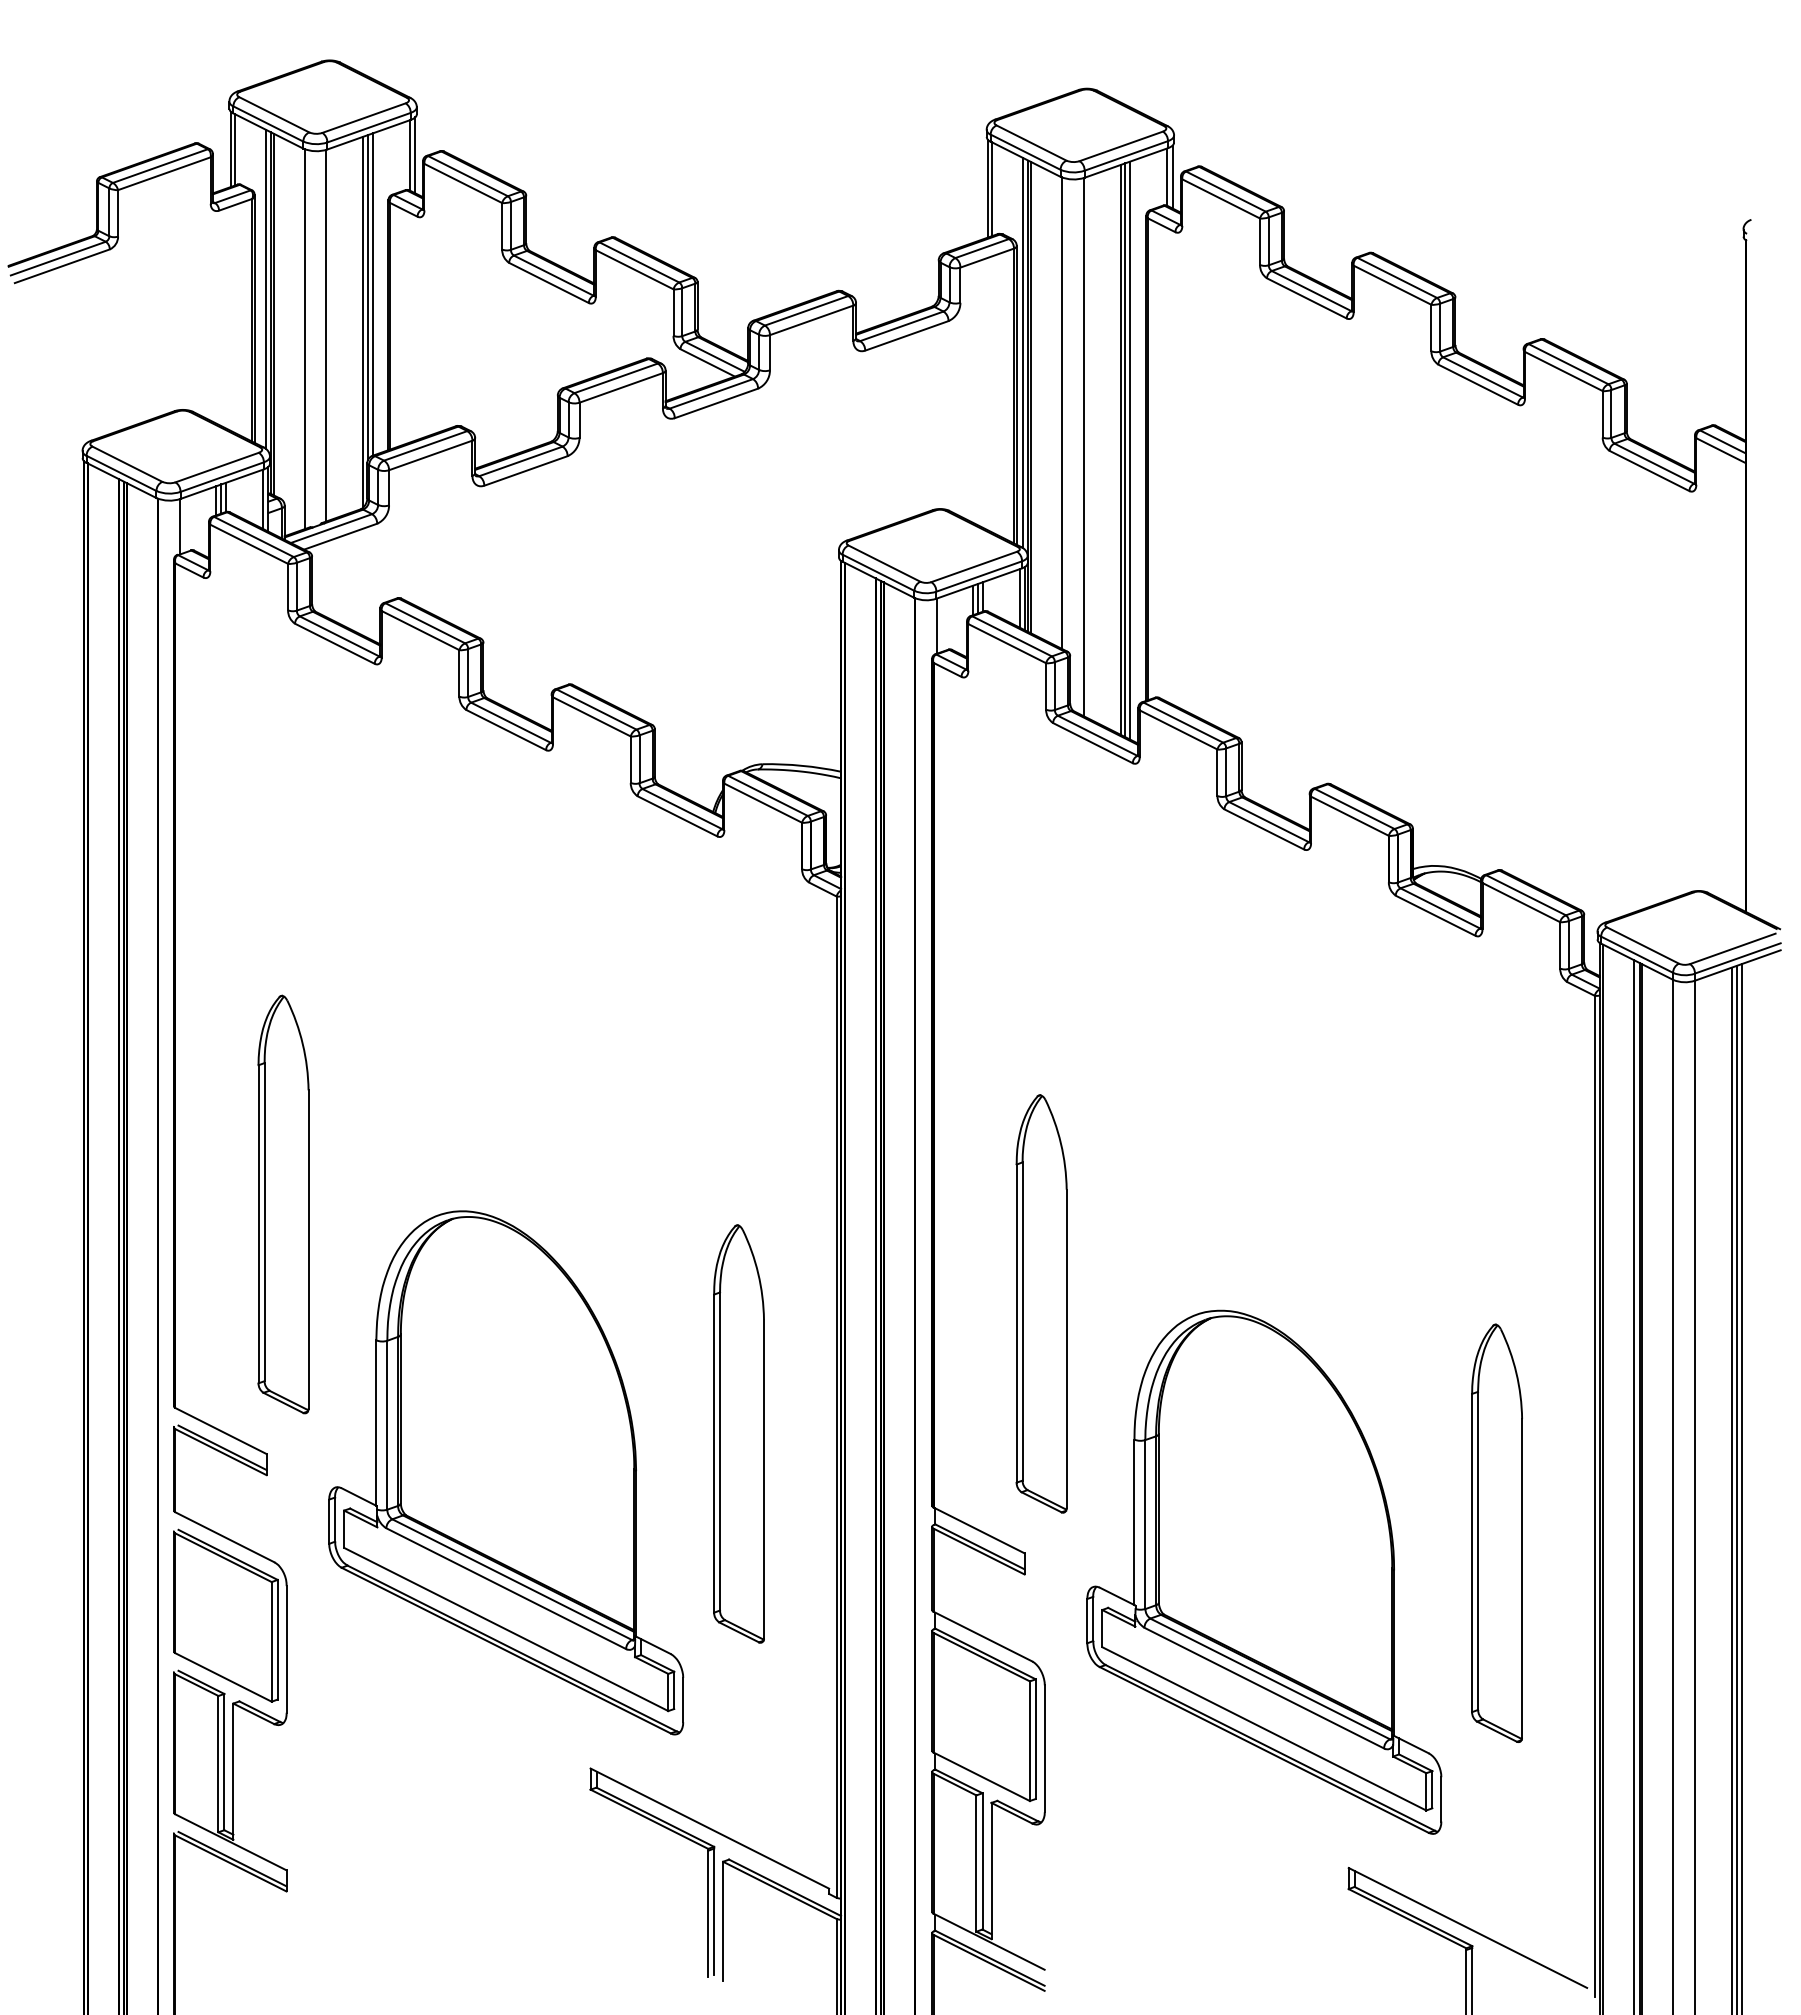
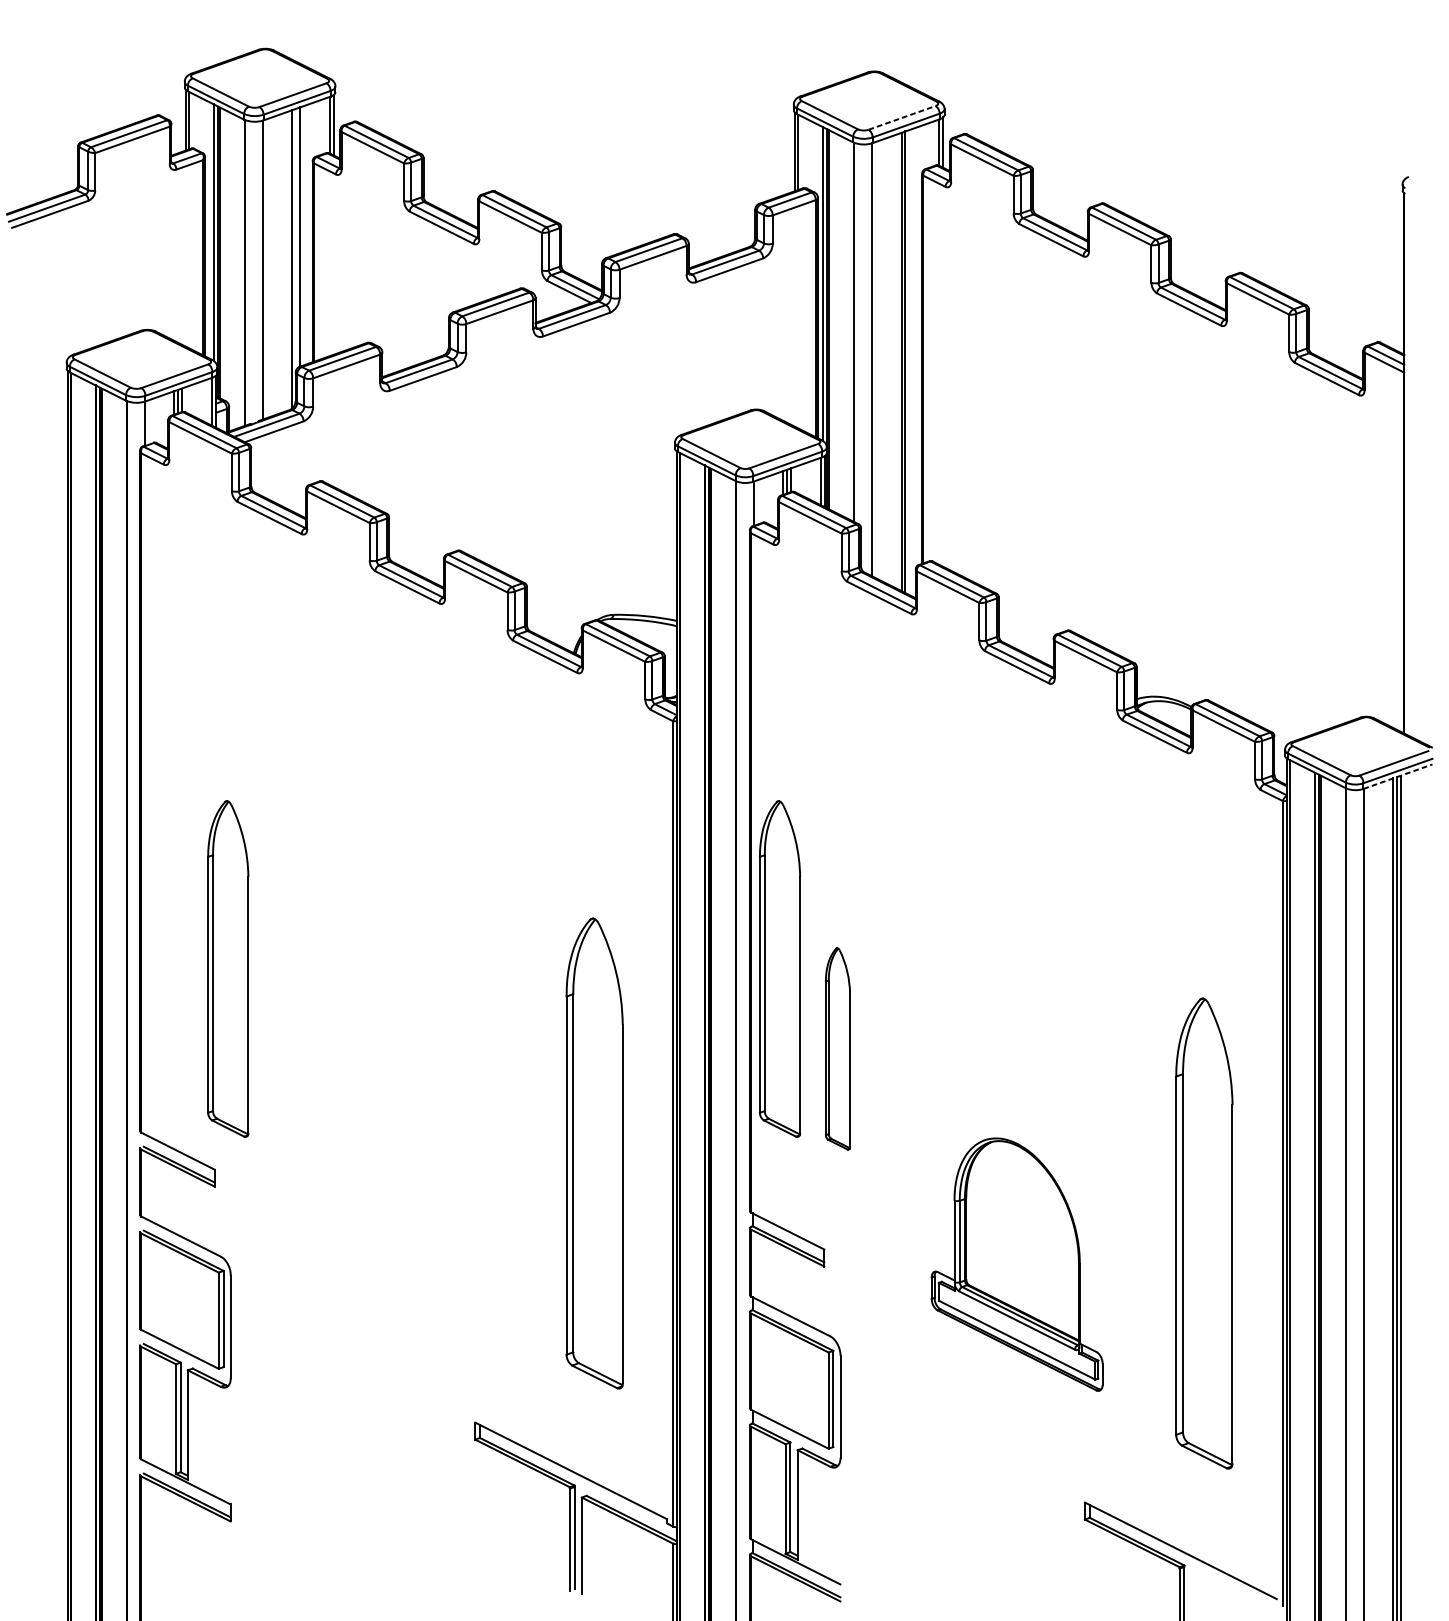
line: (1121, 146) -> (902, 117), solid -> dashed
line: (368, 297) -> (296, 239), removed
line: (1130, 450) -> (909, 362), removed
line: (1737, 965) -> (1397, 776), solid -> dashed
part: (969, 1204) -> (779, 968), added
part: (1041, 1303) -> (837, 1048), size x0.6
part: (738, 1433) -> (594, 1153), size x1.4
part: (506, 1472) -> (407, 1184), removed
part: (1496, 1532) -> (1203, 1232), size x1.4
part: (1264, 1571) -> (1017, 1264), size x0.6

